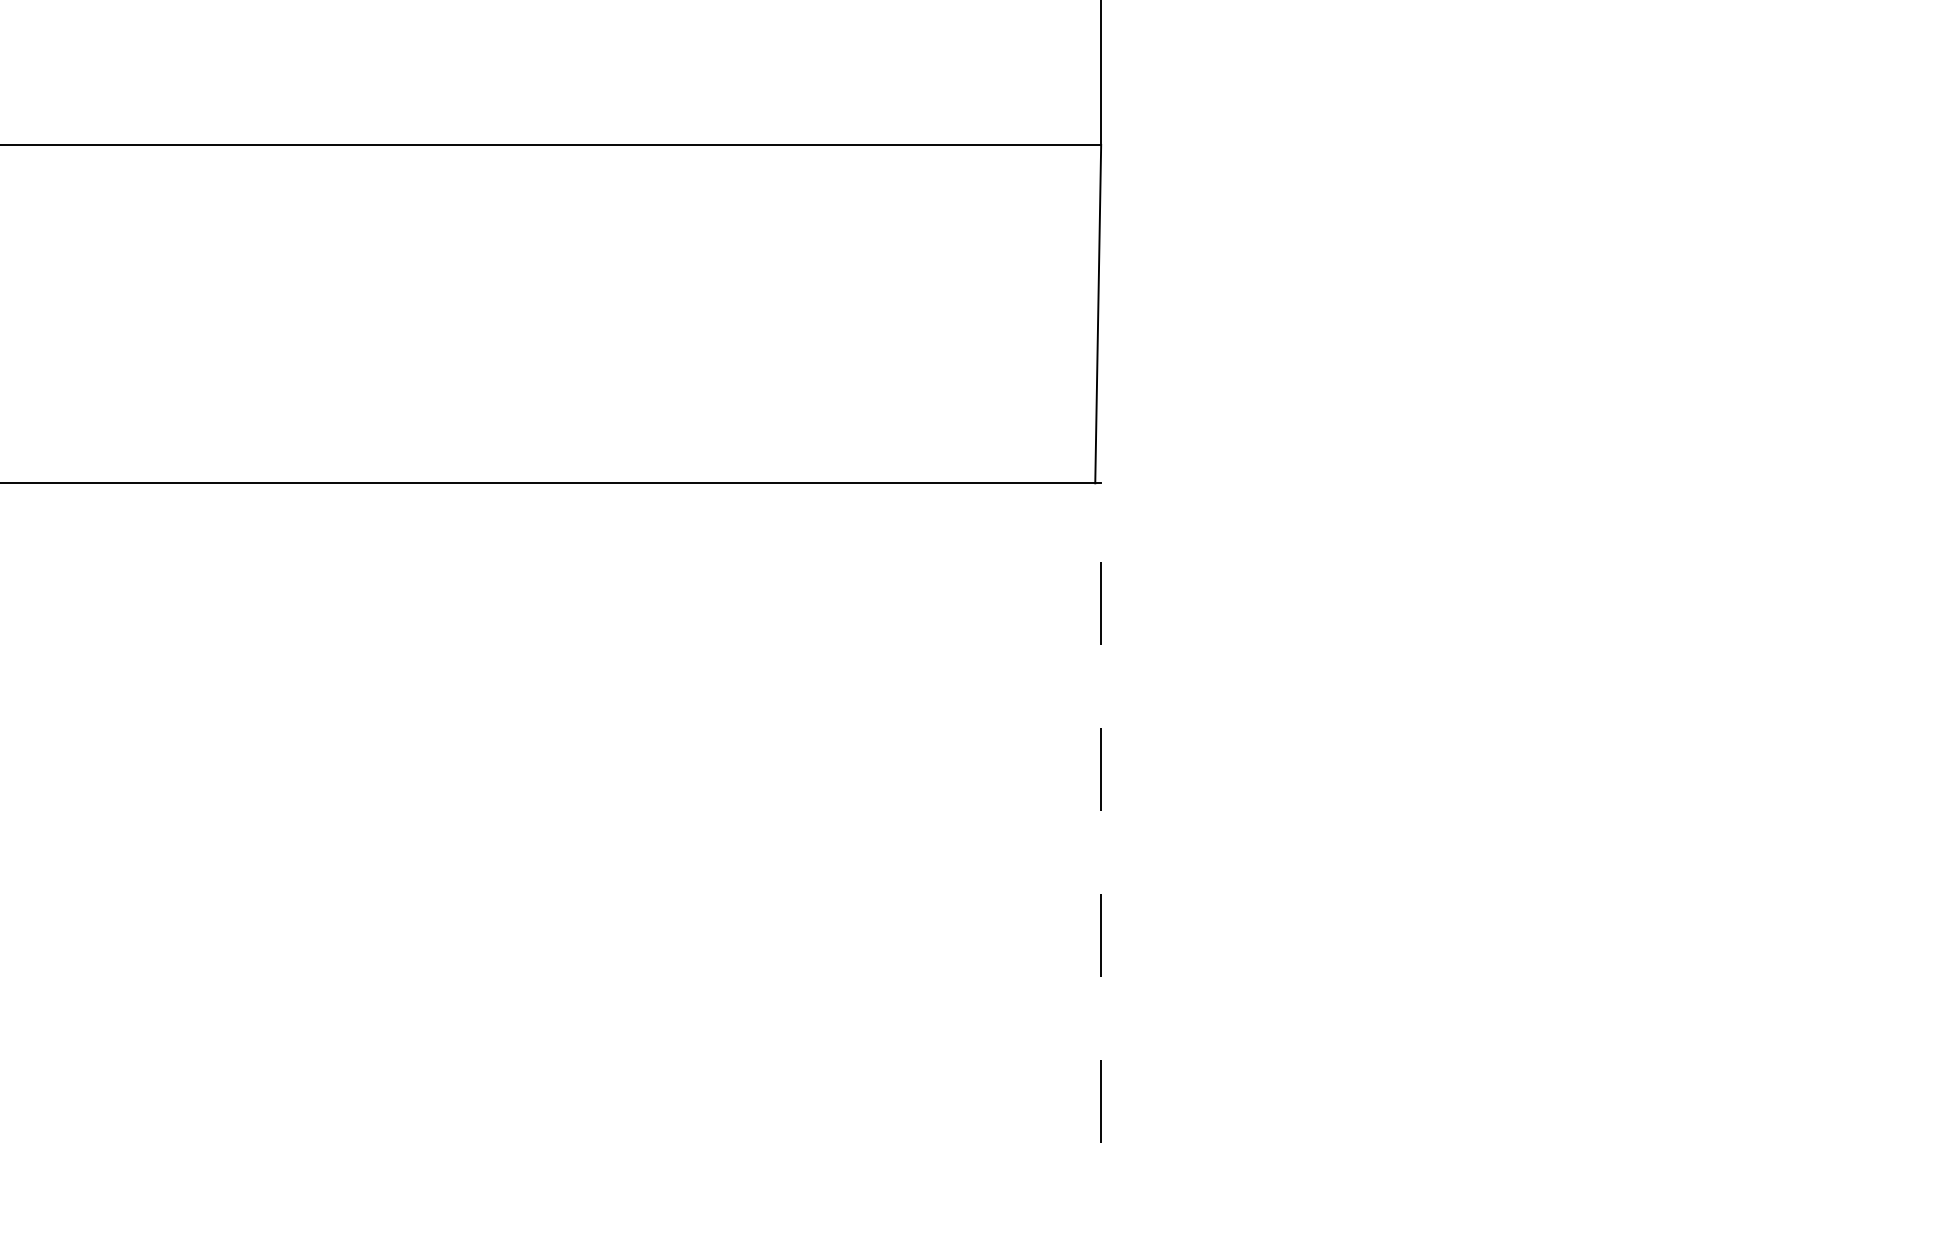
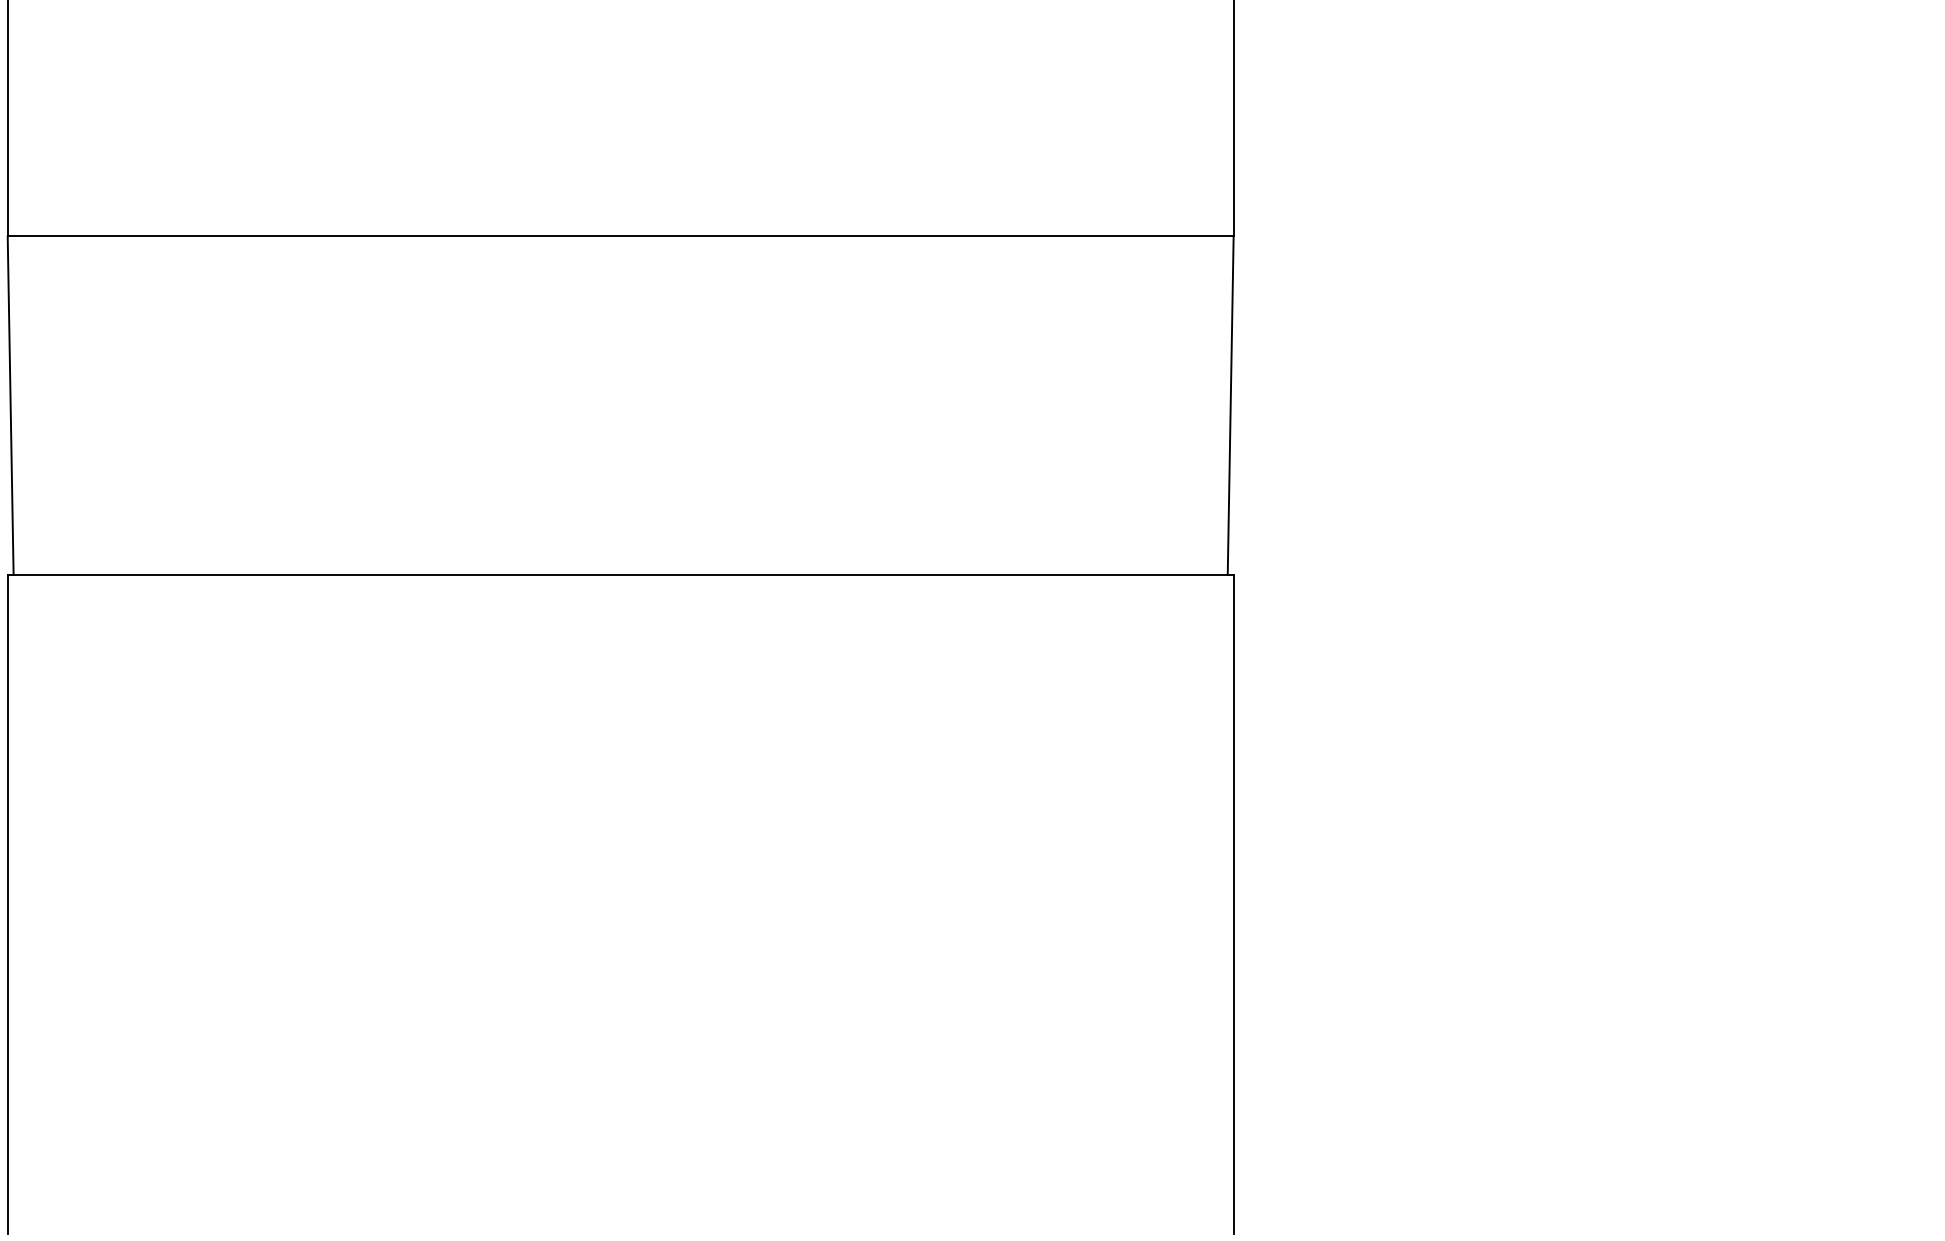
line: (1101, 813) -> (1233, 904), dashed -> solid

